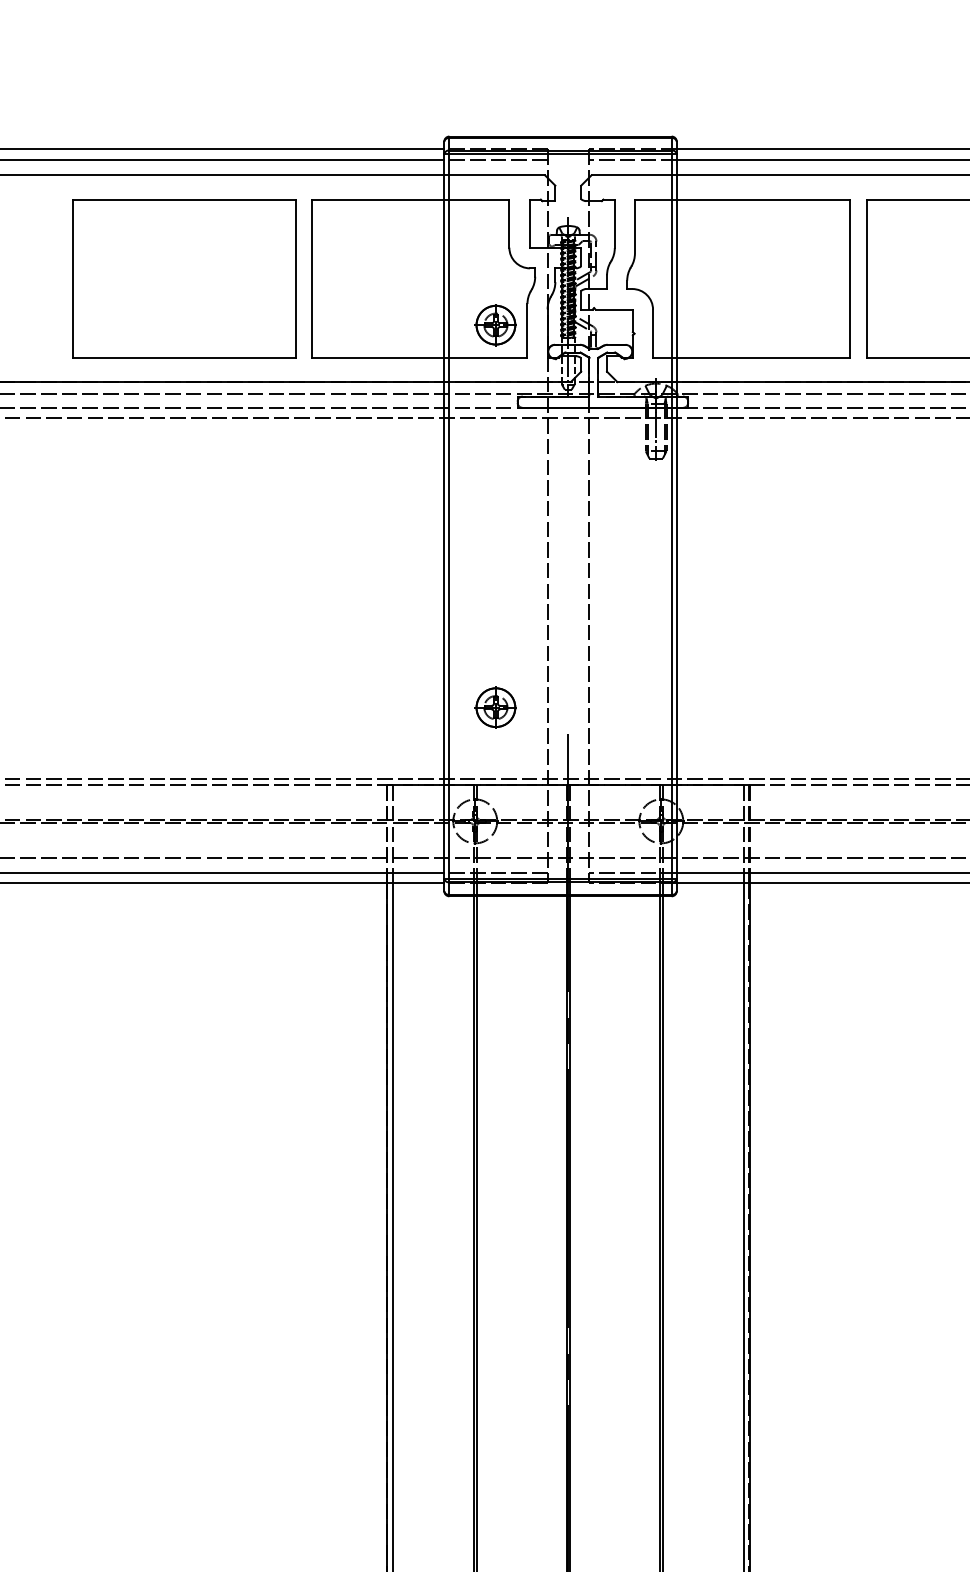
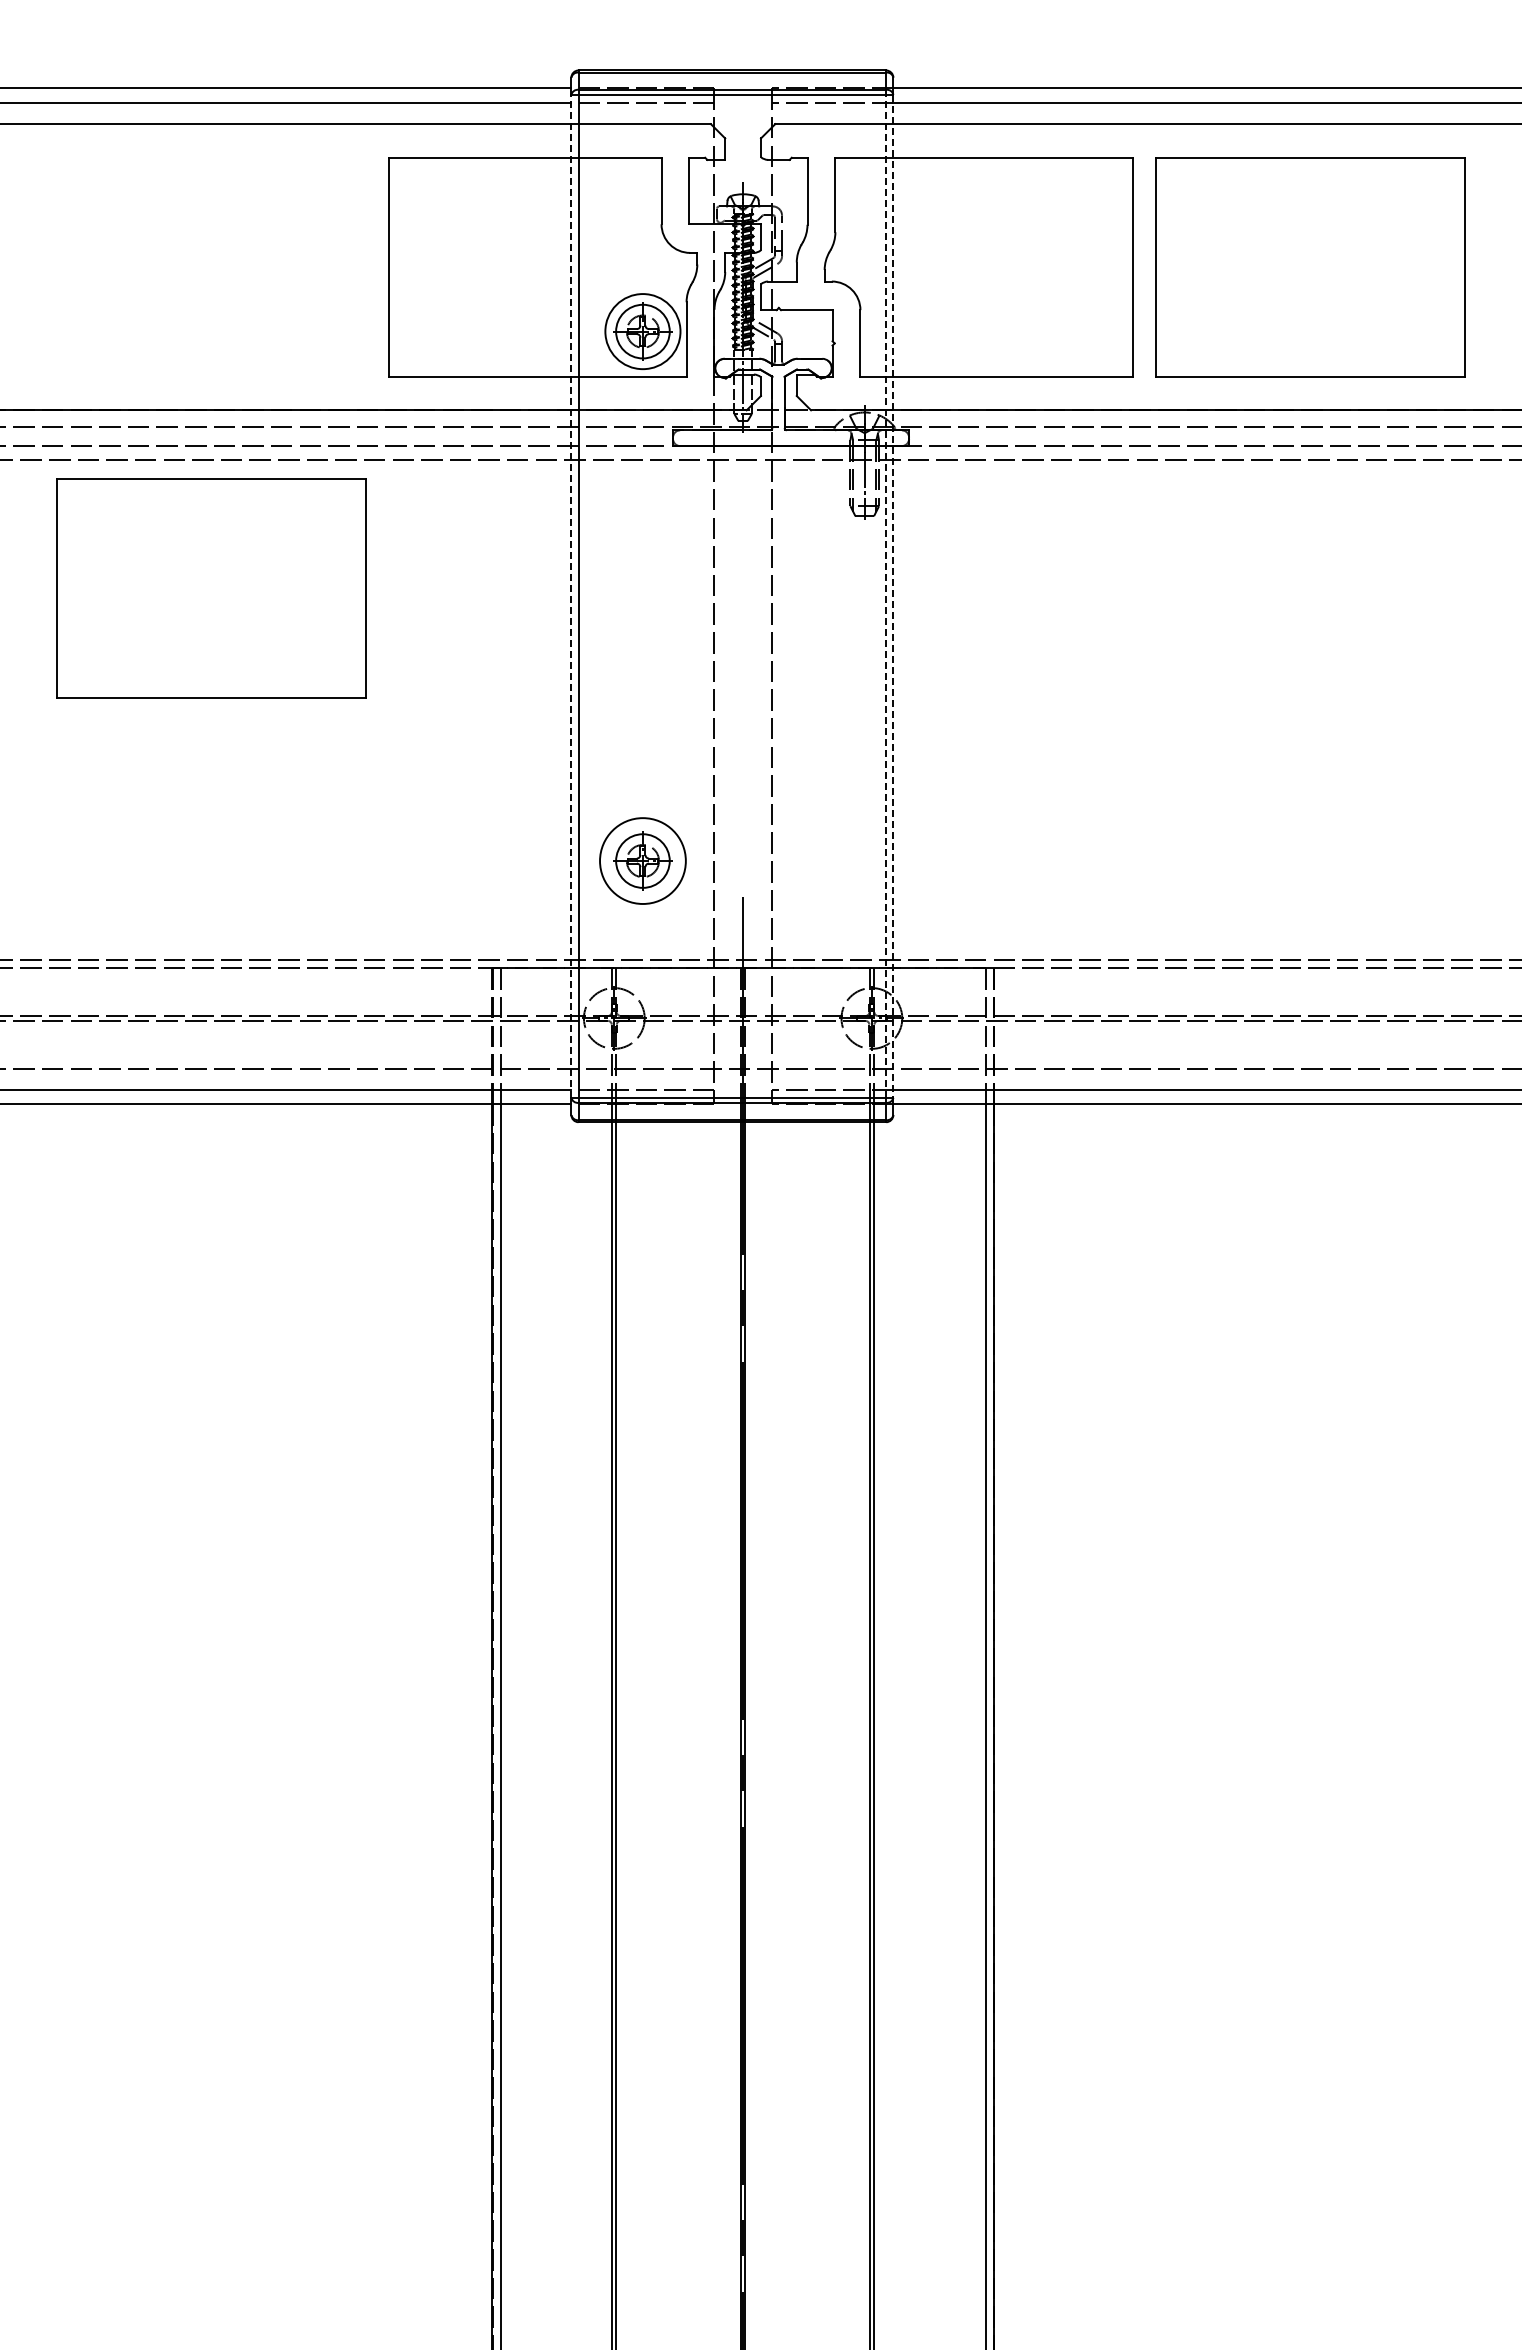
part: (184, 278) -> (211, 588), moved
circle: (495, 325) -> (642, 331), size x1.4
line: (444, 515) -> (571, 595), solid -> dashed
line: (671, 515) -> (886, 595), solid -> dashed
line: (676, 516) -> (893, 596), solid -> dashed
circle: (495, 707) -> (642, 860), size x1.6

